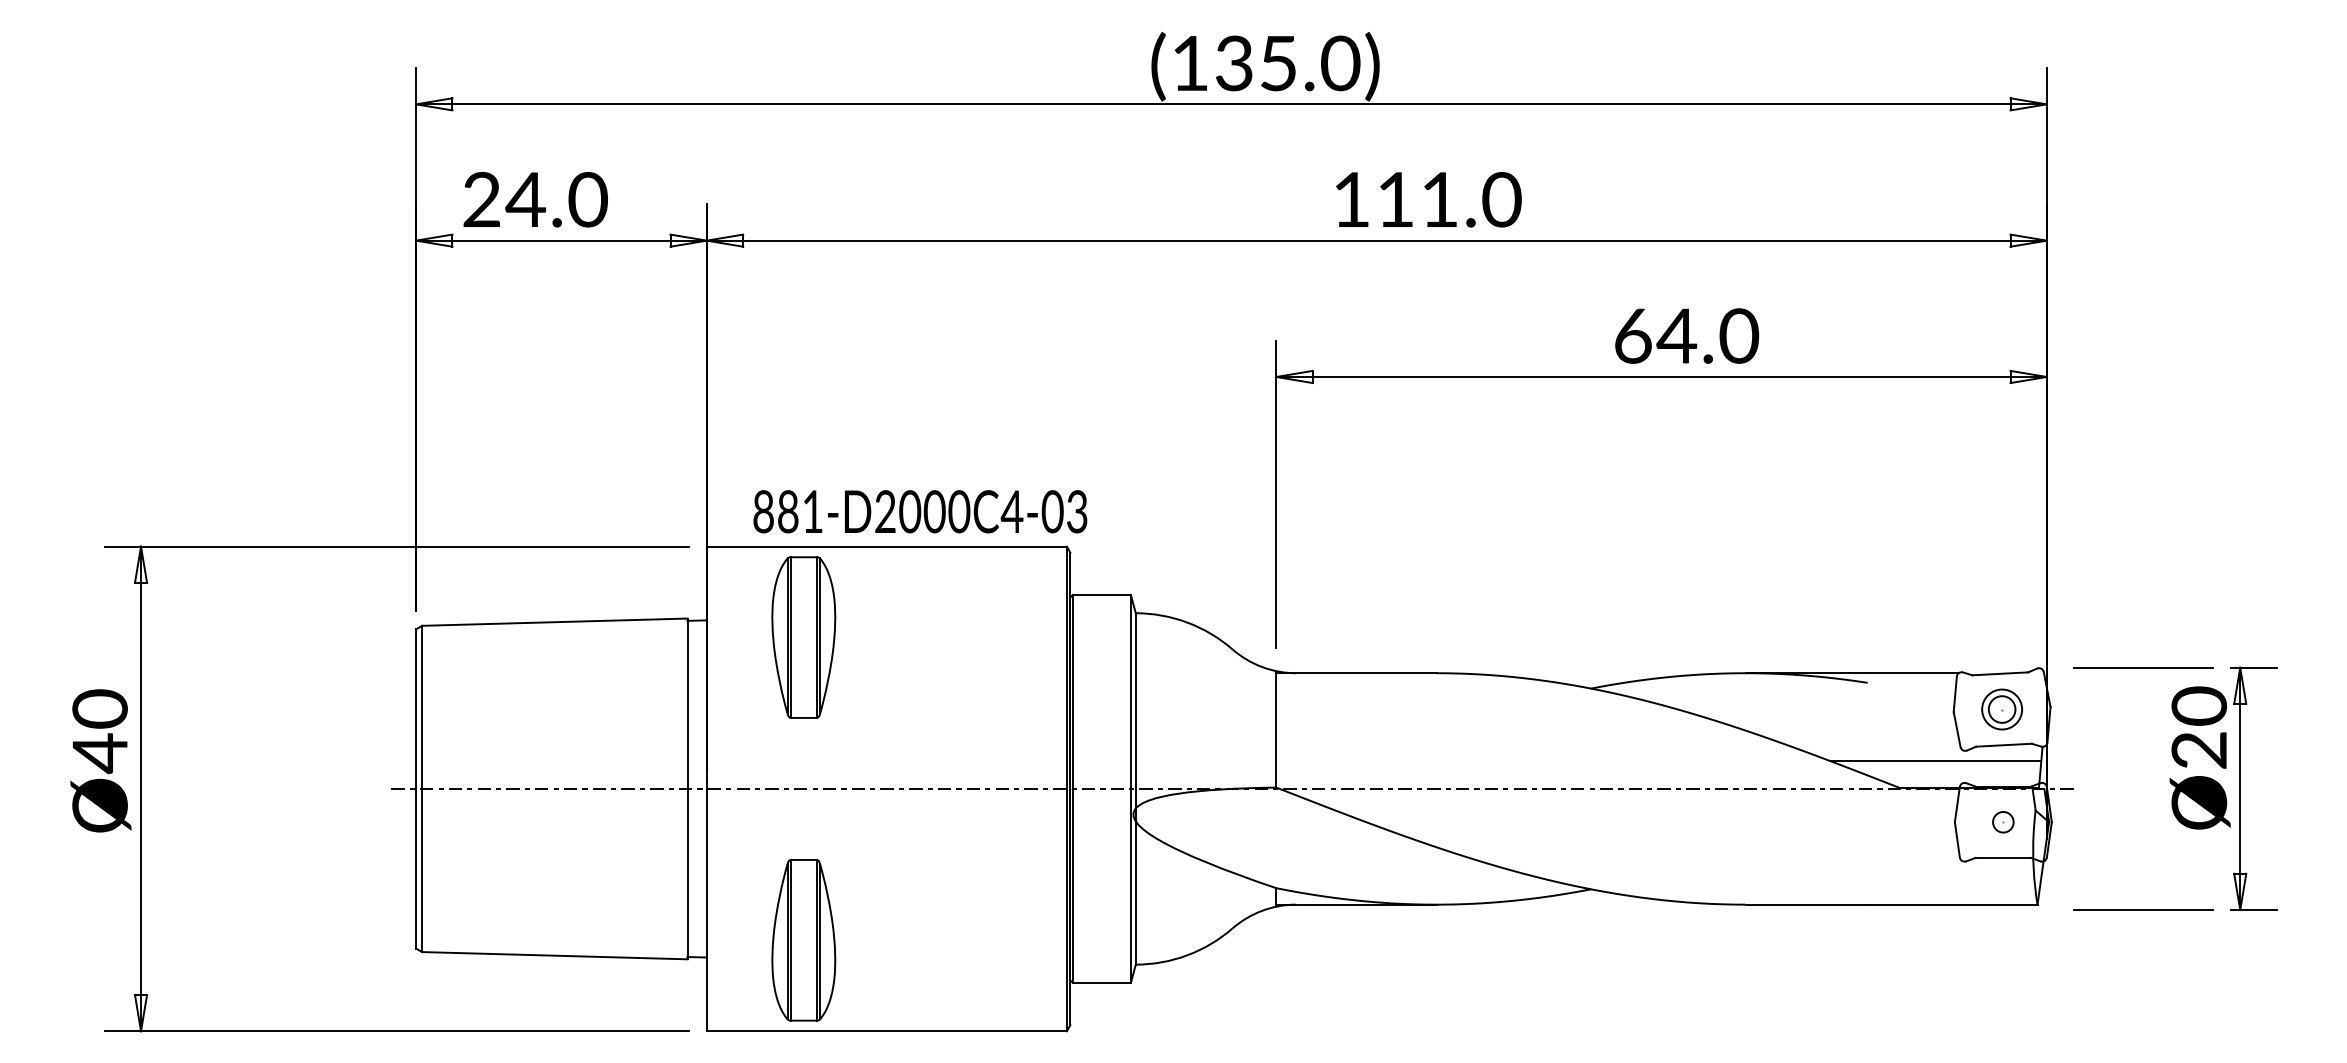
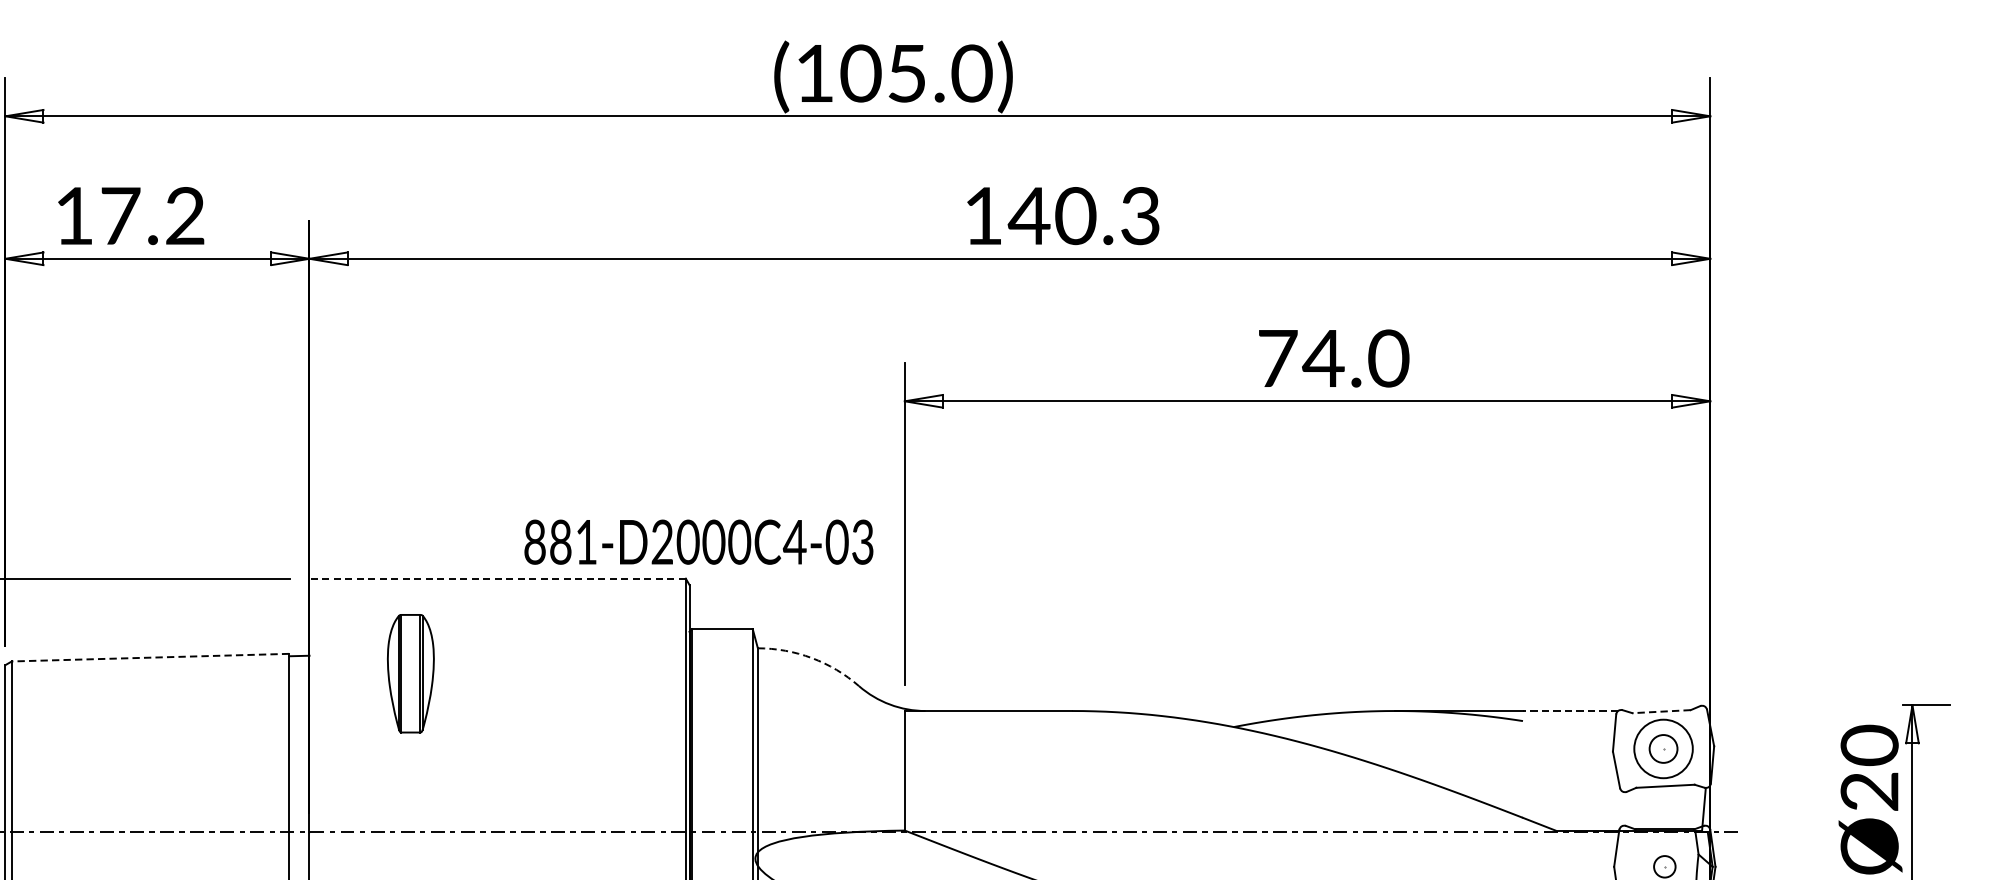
text: (1234, 63) -> (861, 73), (135.0) -> (105.0)
text: (535, 199) -> (130, 215), 24.0 -> 17.2
text: (1447, 199) -> (1083, 215), 111.0 -> 140.3
text: (1633, 335) -> (1278, 357), 64.0 -> 74.0
text: (920, 511) -> (699, 541), moved
line: (886, 546) -> (497, 578), solid -> dashed
line: (554, 622) -> (150, 657), solid -> dashed
arc: (1187, 622) -> (811, 657), solid -> dashed
part: (803, 637) -> (410, 673), size x0.7
line: (2143, 667) -> (1811, 705), removed
line: (1913, 673) -> (1570, 711), solid -> dashed
line: (2000, 673) -> (1661, 711), solid -> dashed
circle: (2002, 709) -> (1663, 748), size x1.4
line: (1935, 761) -> (1593, 803), removed

